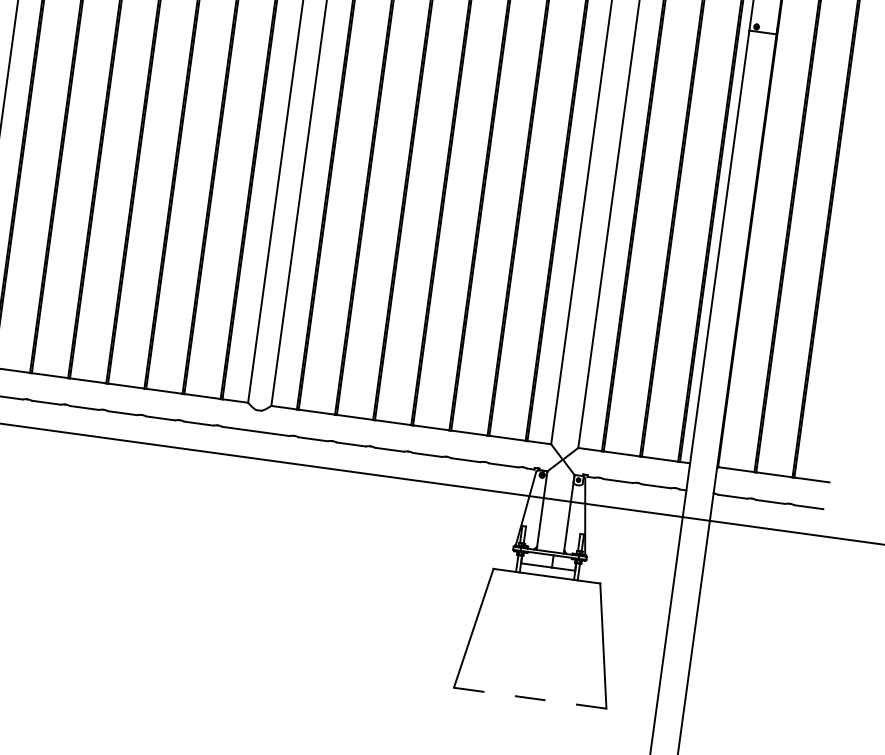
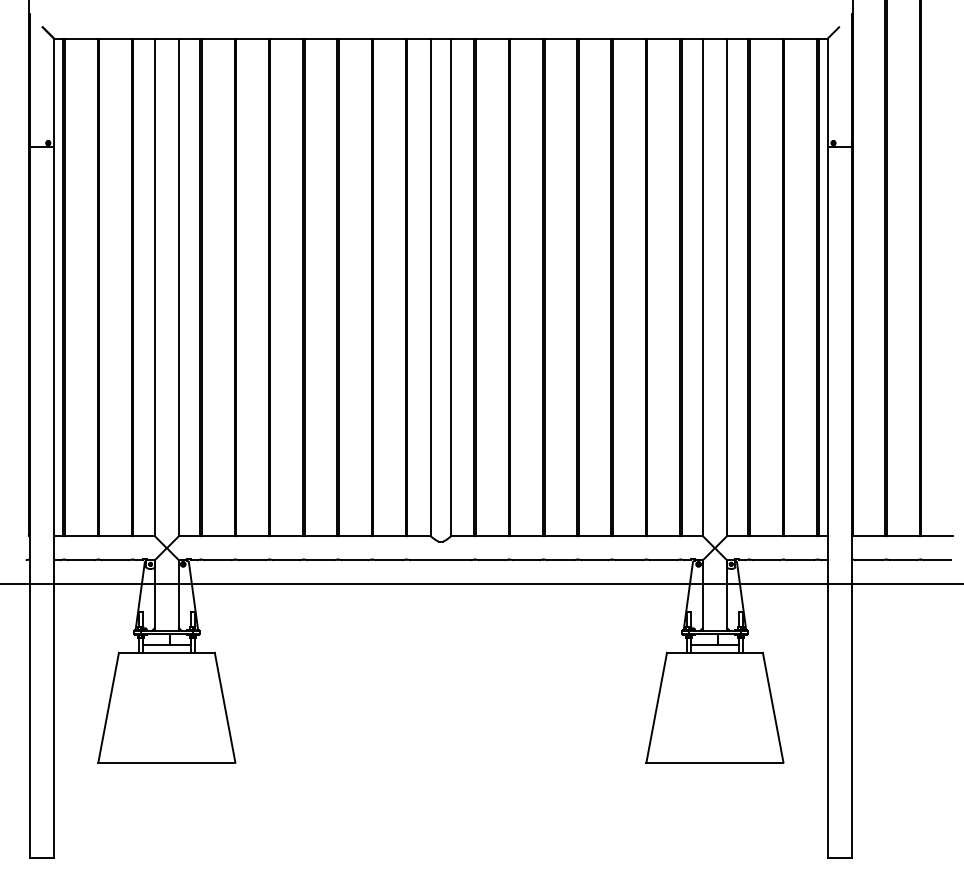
line: (529, 698) -> (714, 762), dashed -> solid

